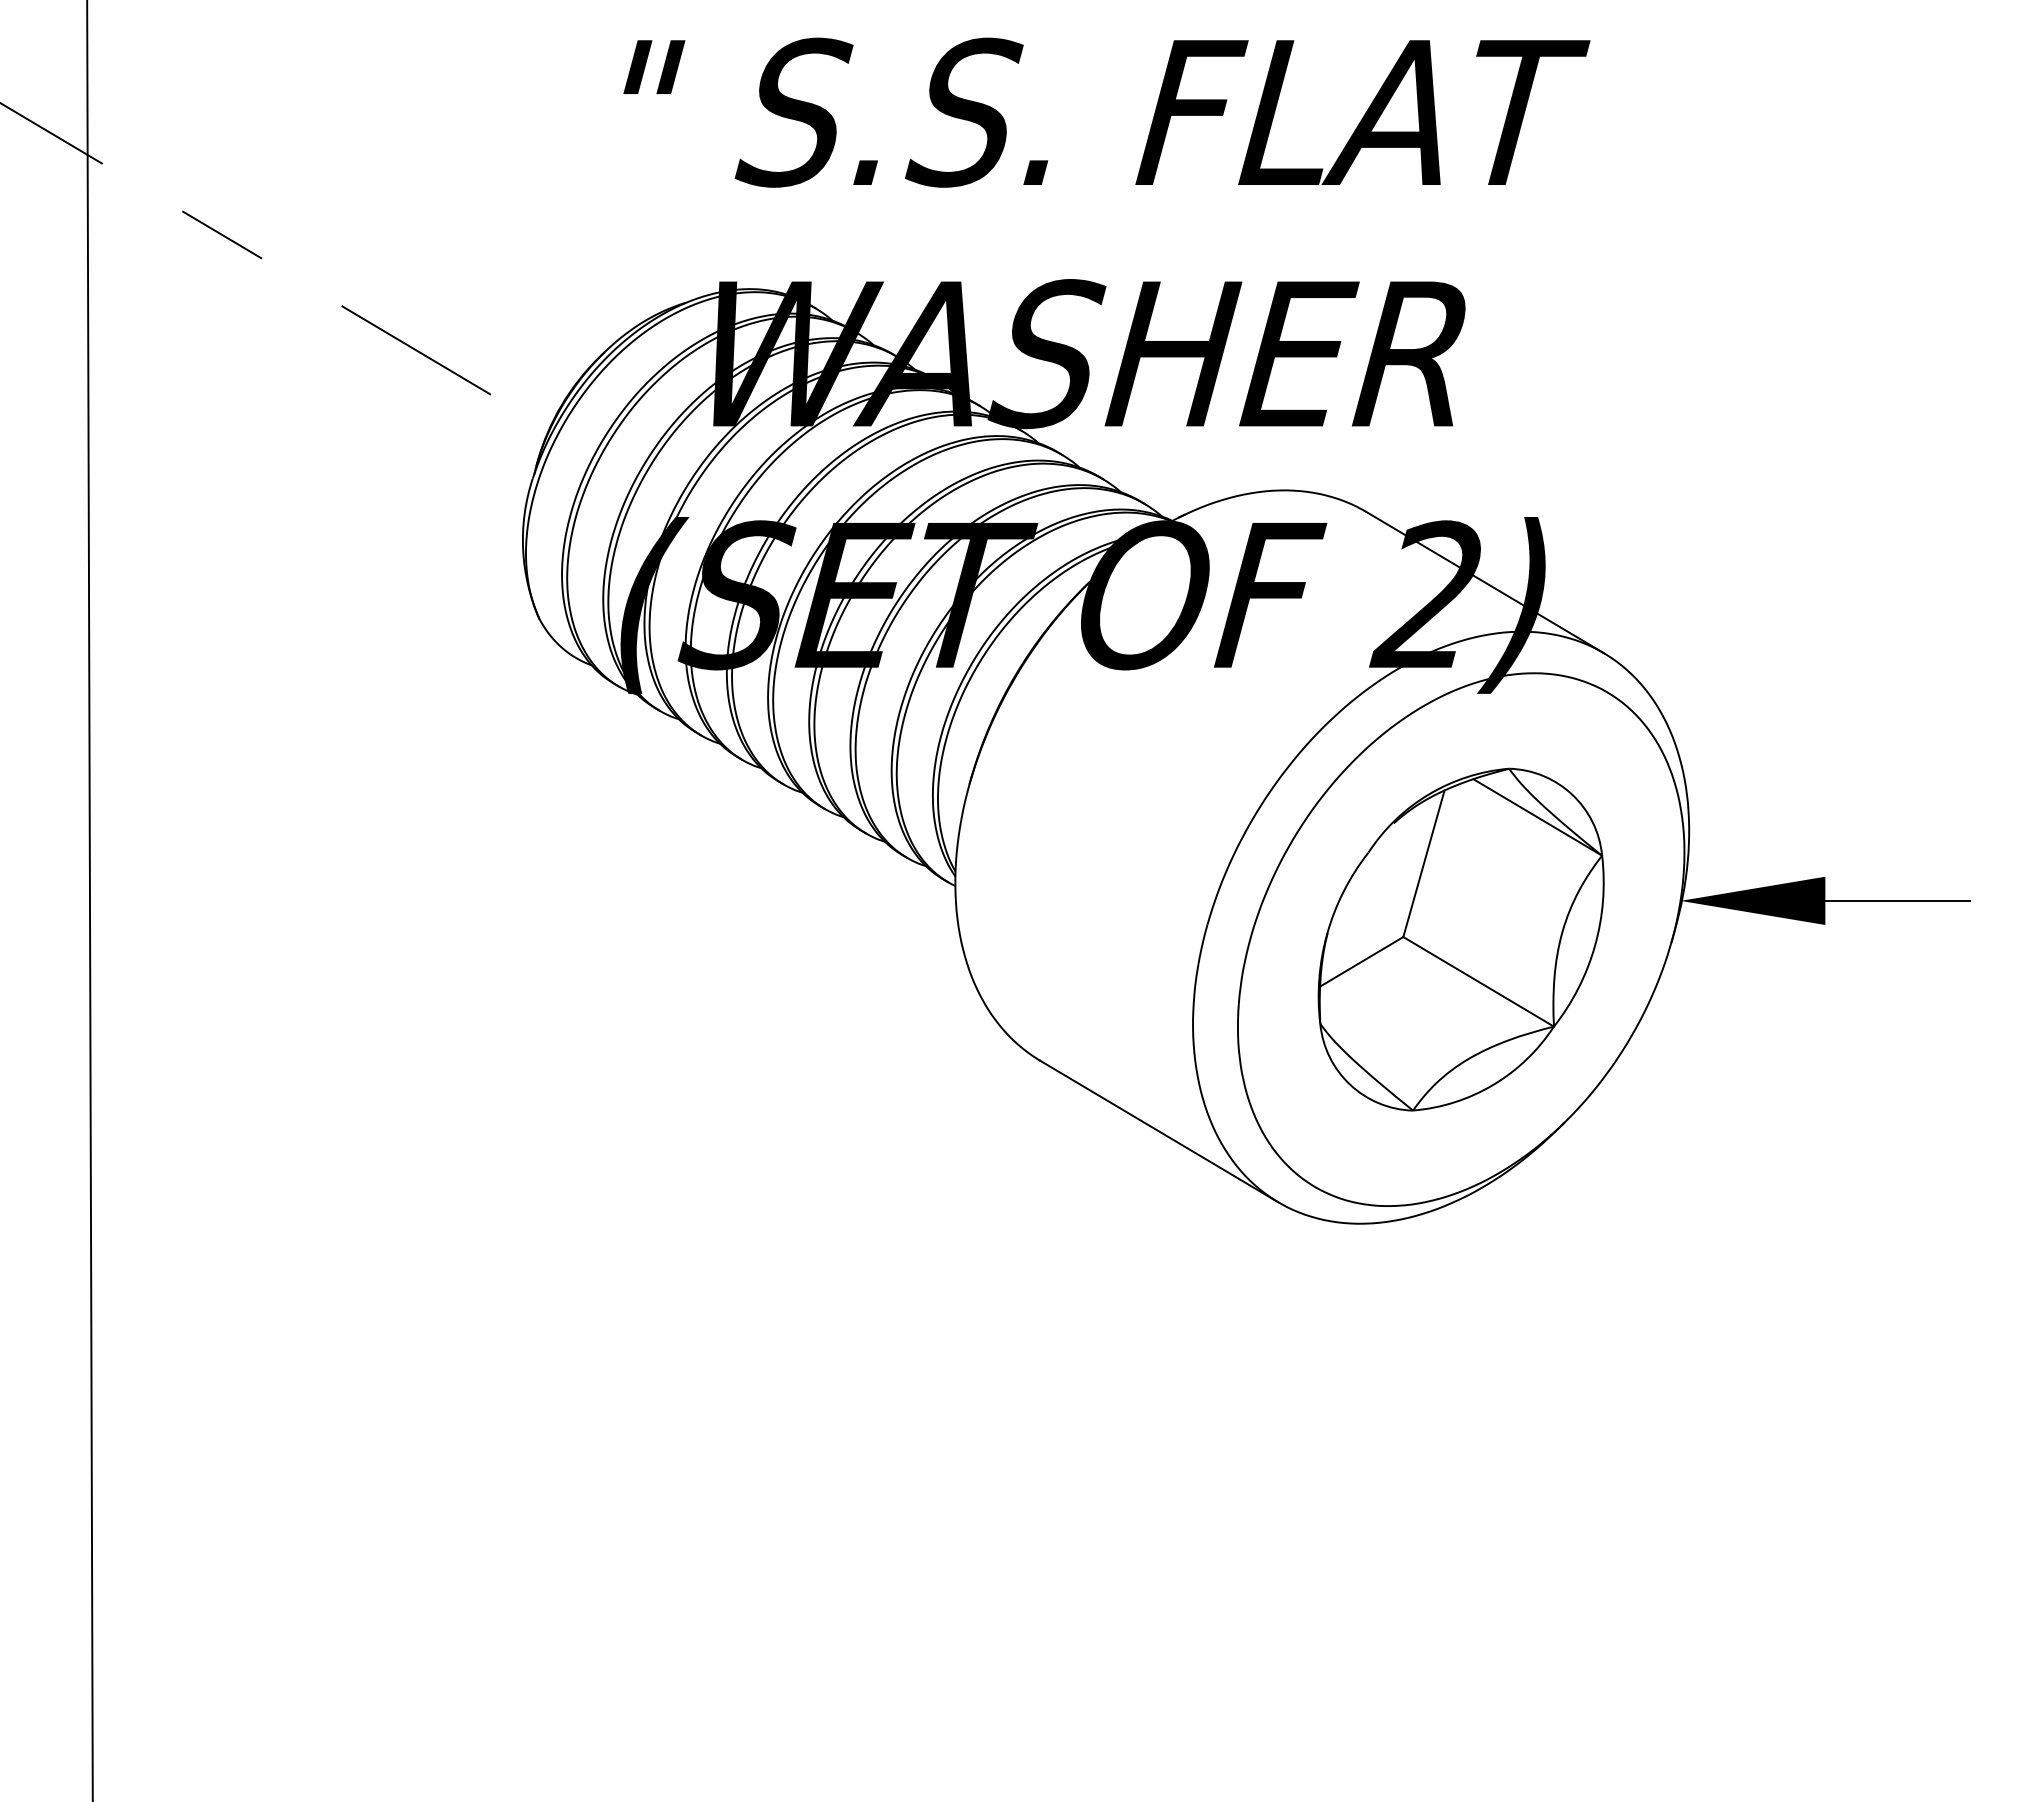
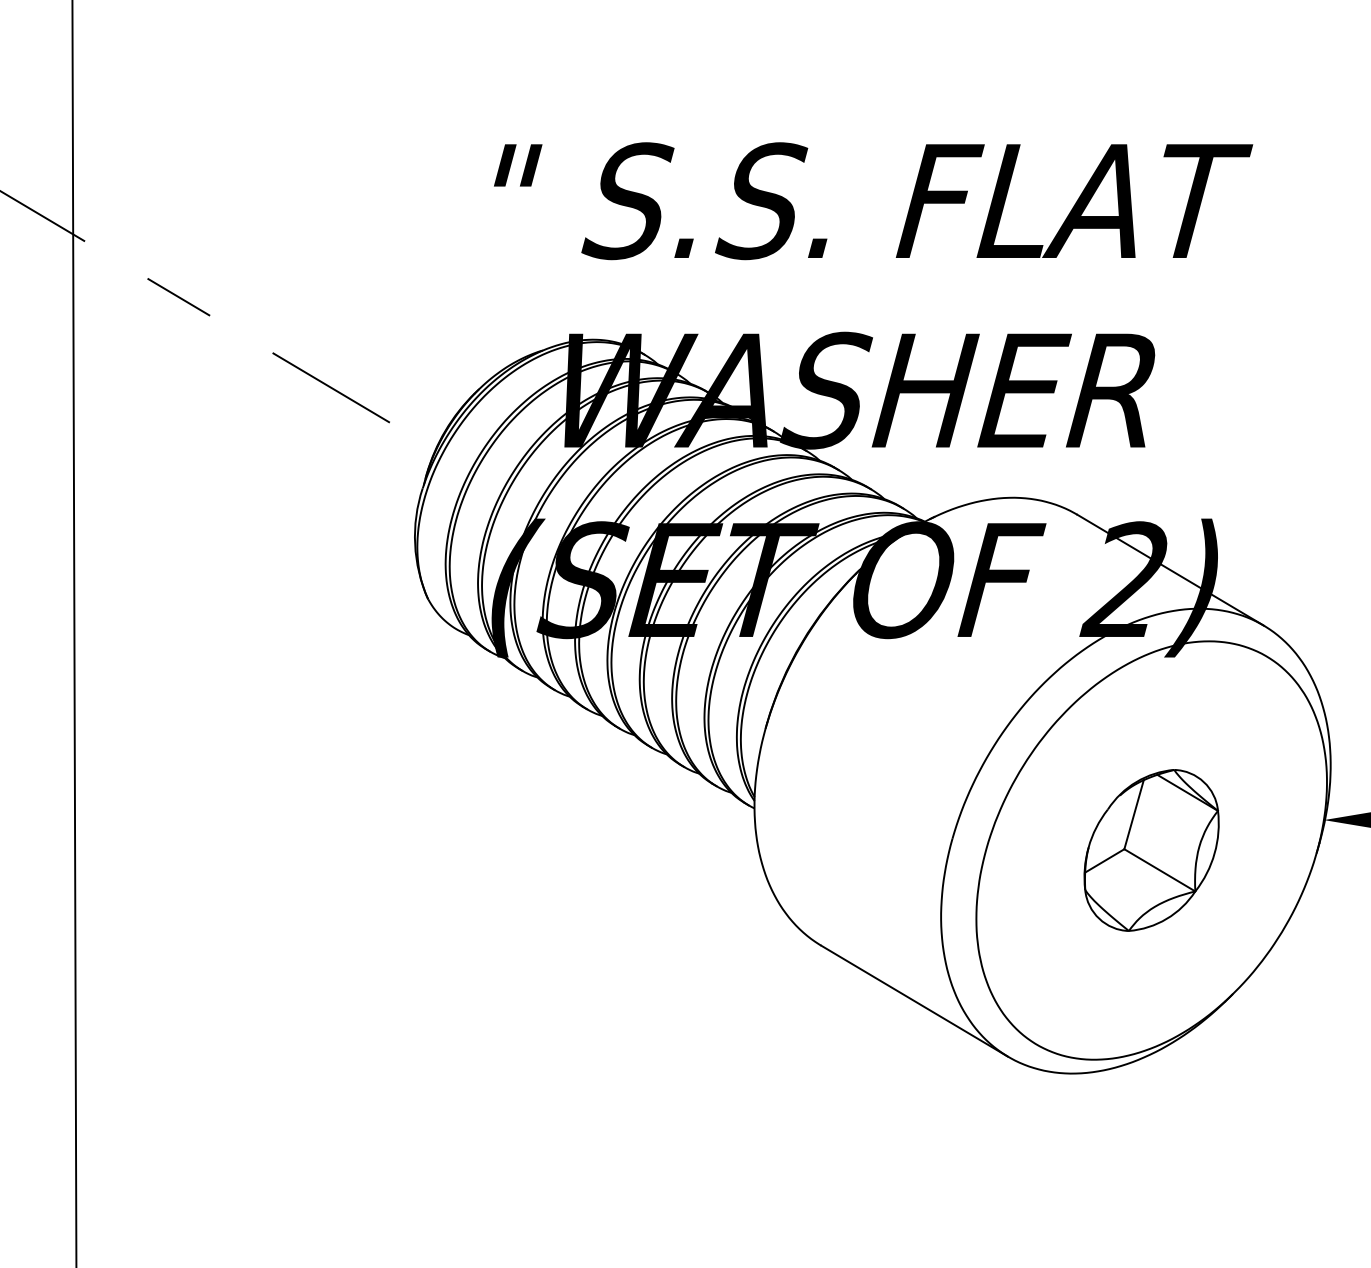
part: (1460, 939) -> (1151, 850), size x0.6

